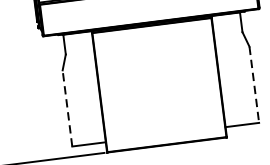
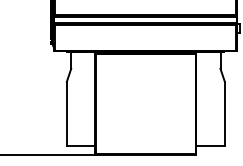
line: (254, 85) -> (224, 114), dashed -> solid
line: (66, 108) -> (66, 113), dashed -> solid

